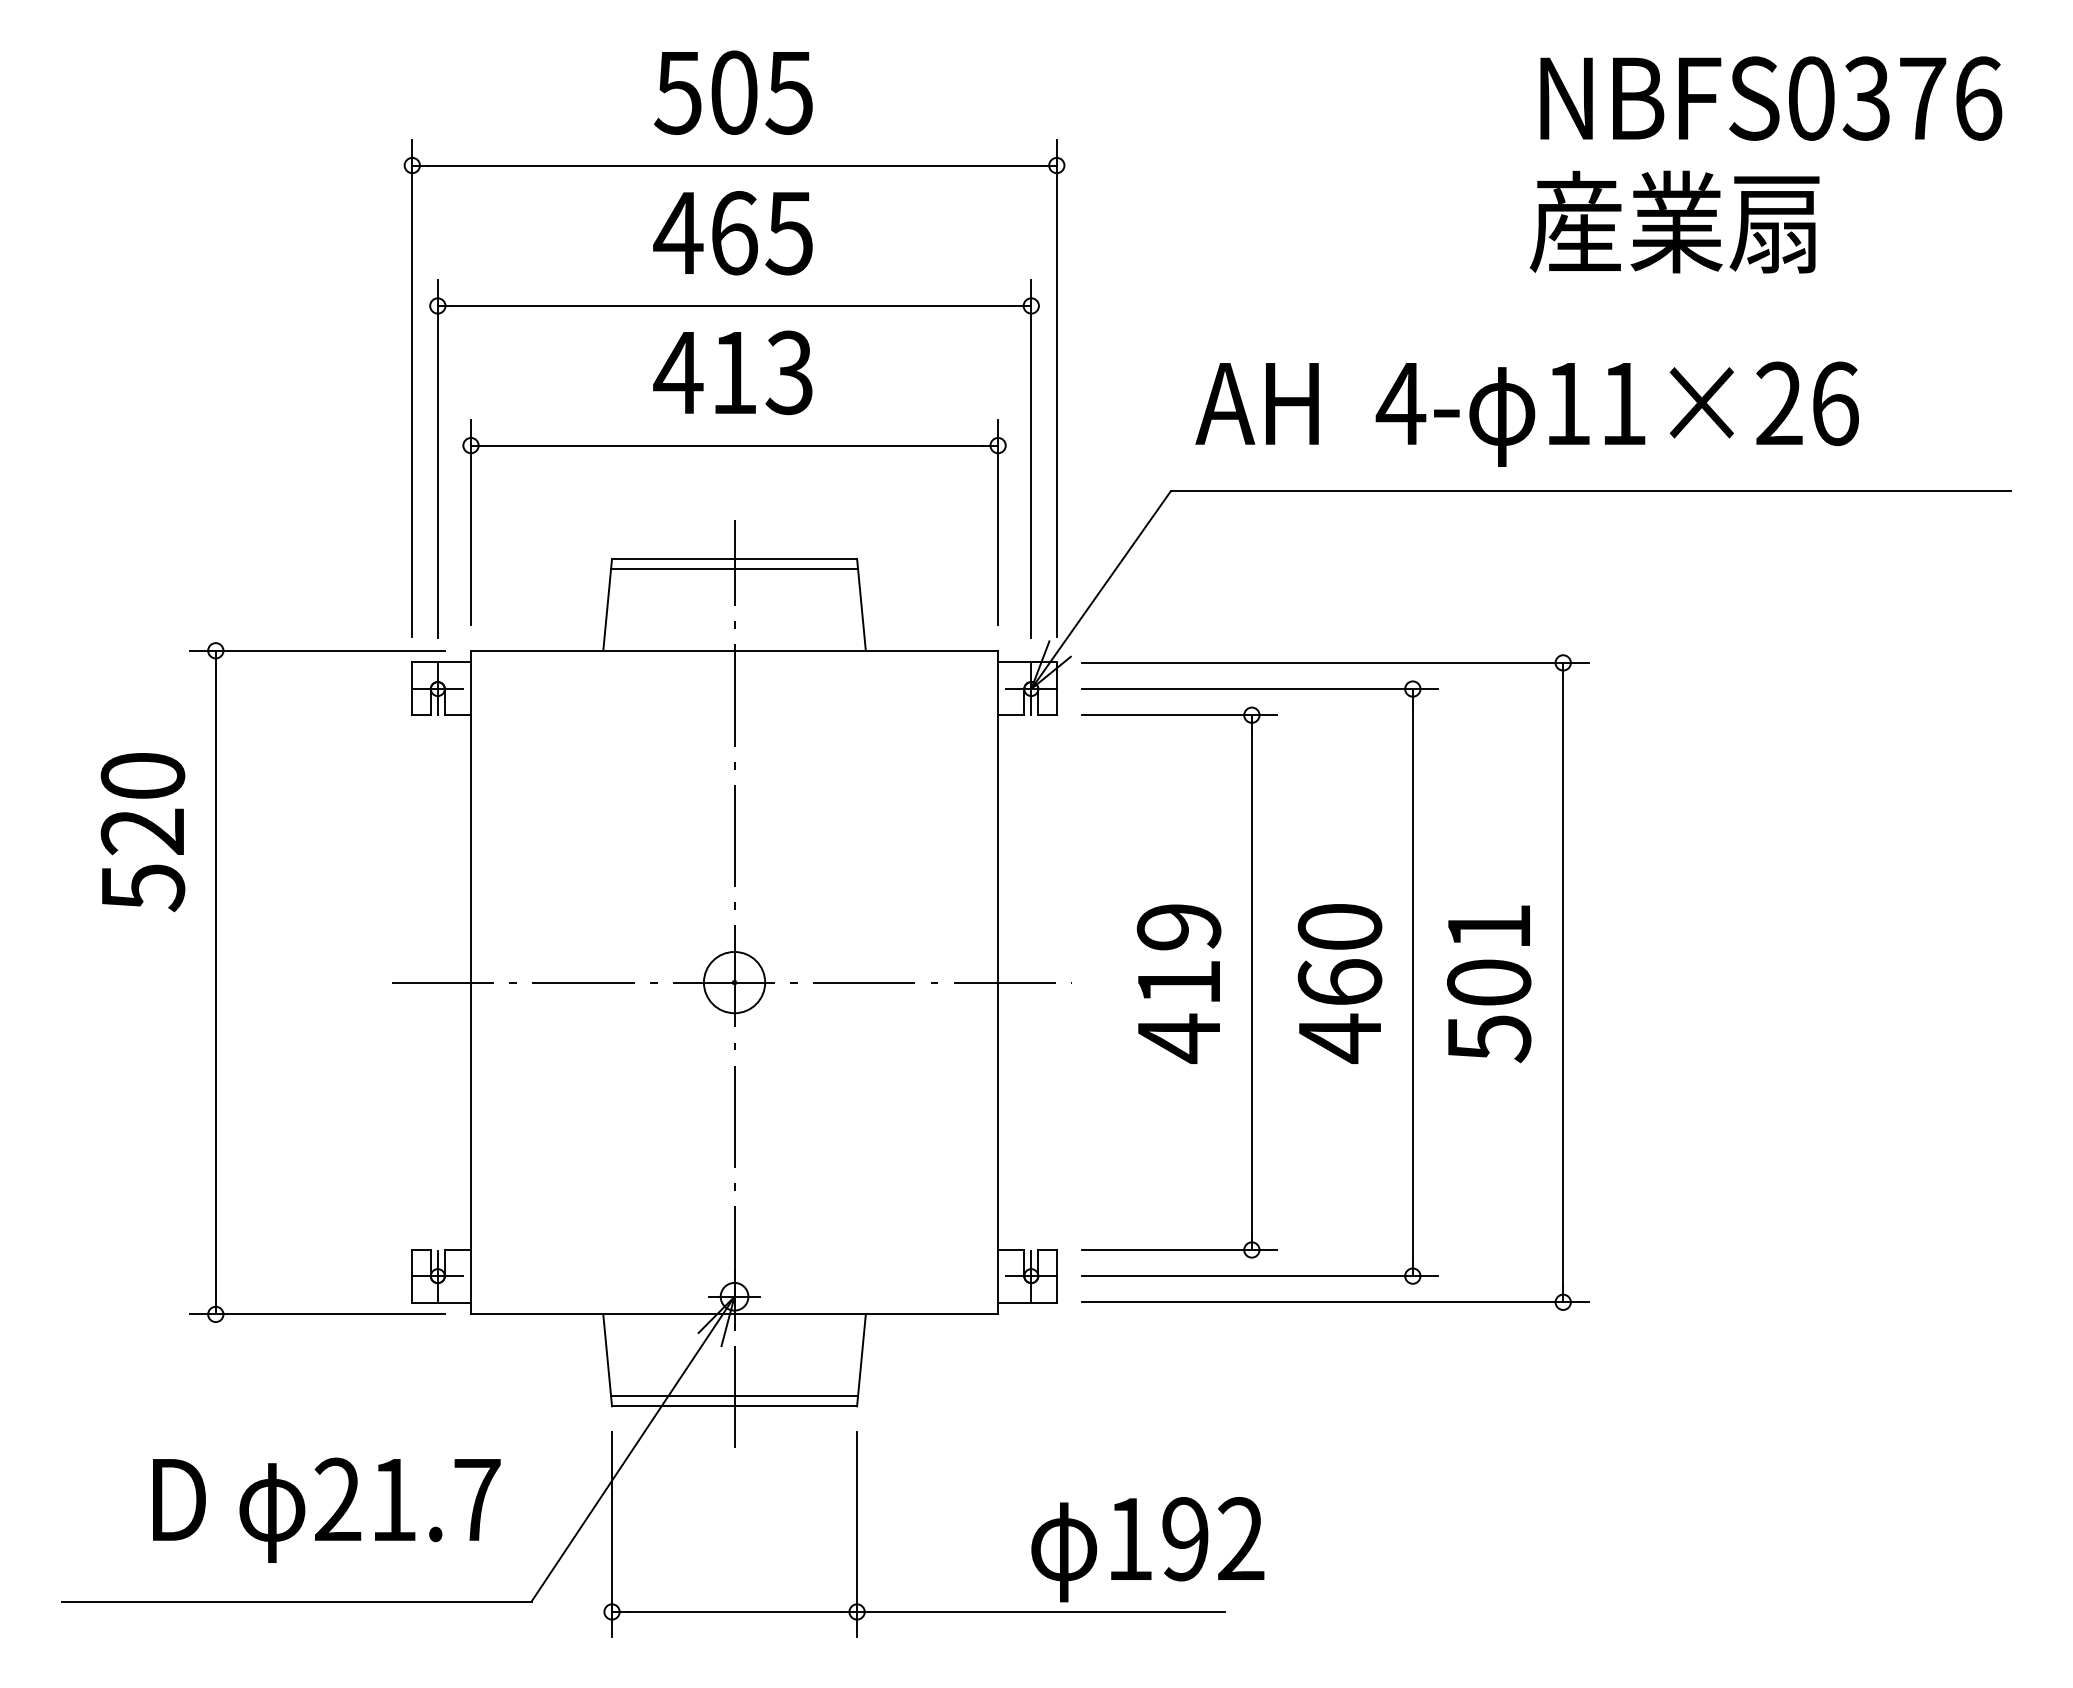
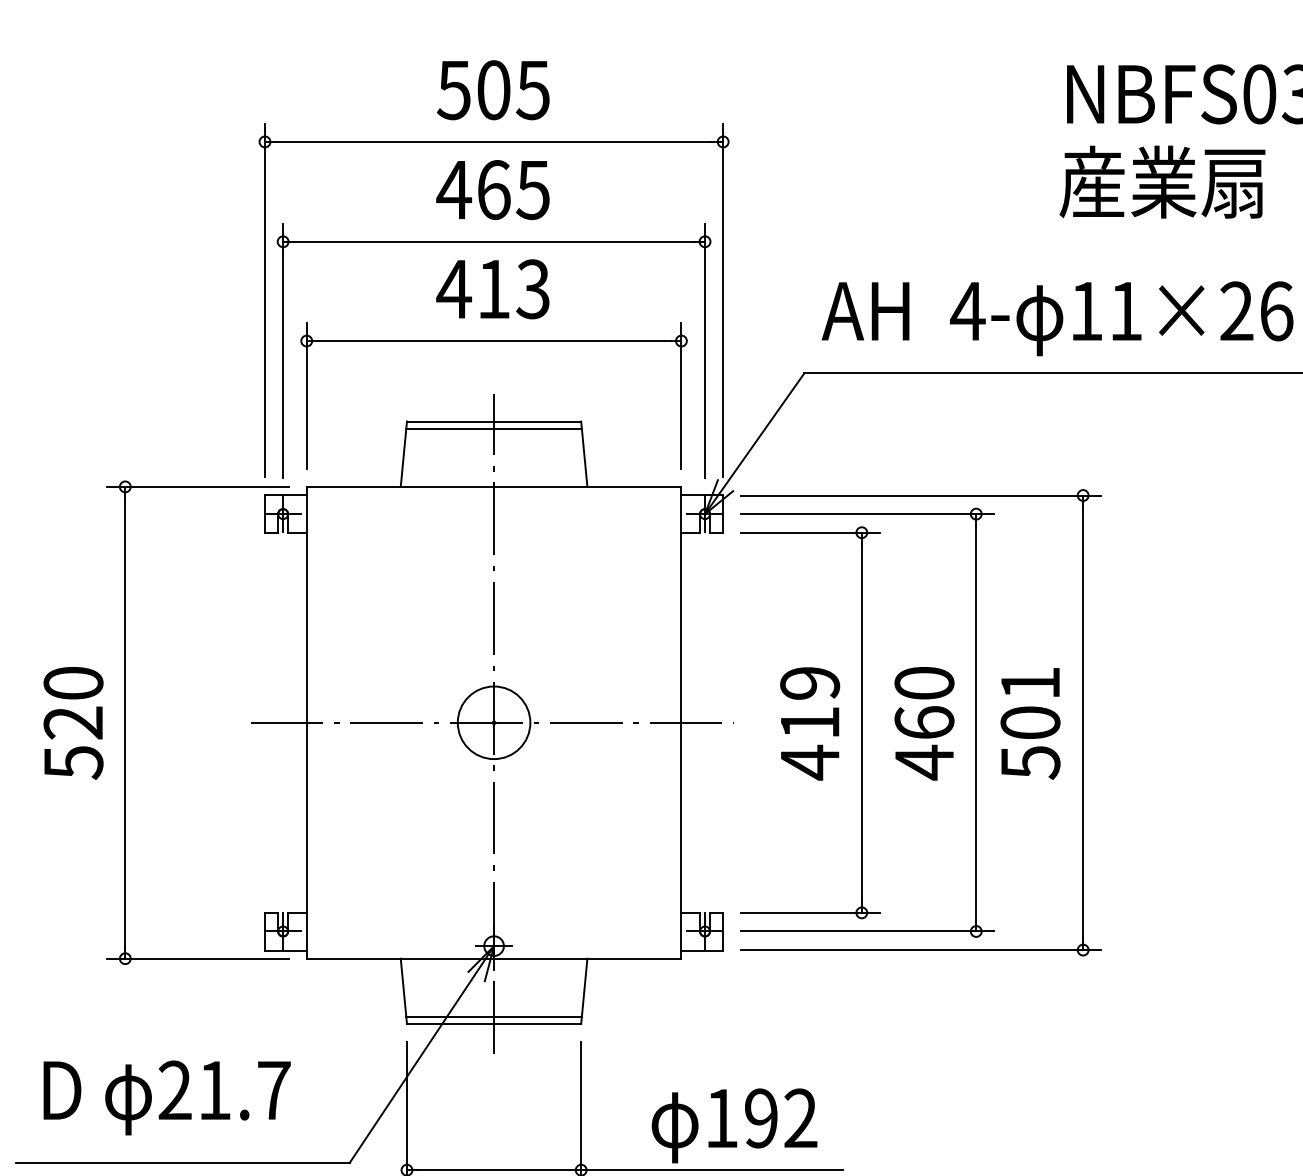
text: (142, 832) -> (73, 723), moved
circle: (734, 982) -> (494, 722), size x1.67
text: (326, 1509) -> (167, 1097), moved
text: (1147, 1549) -> (734, 1125), moved

